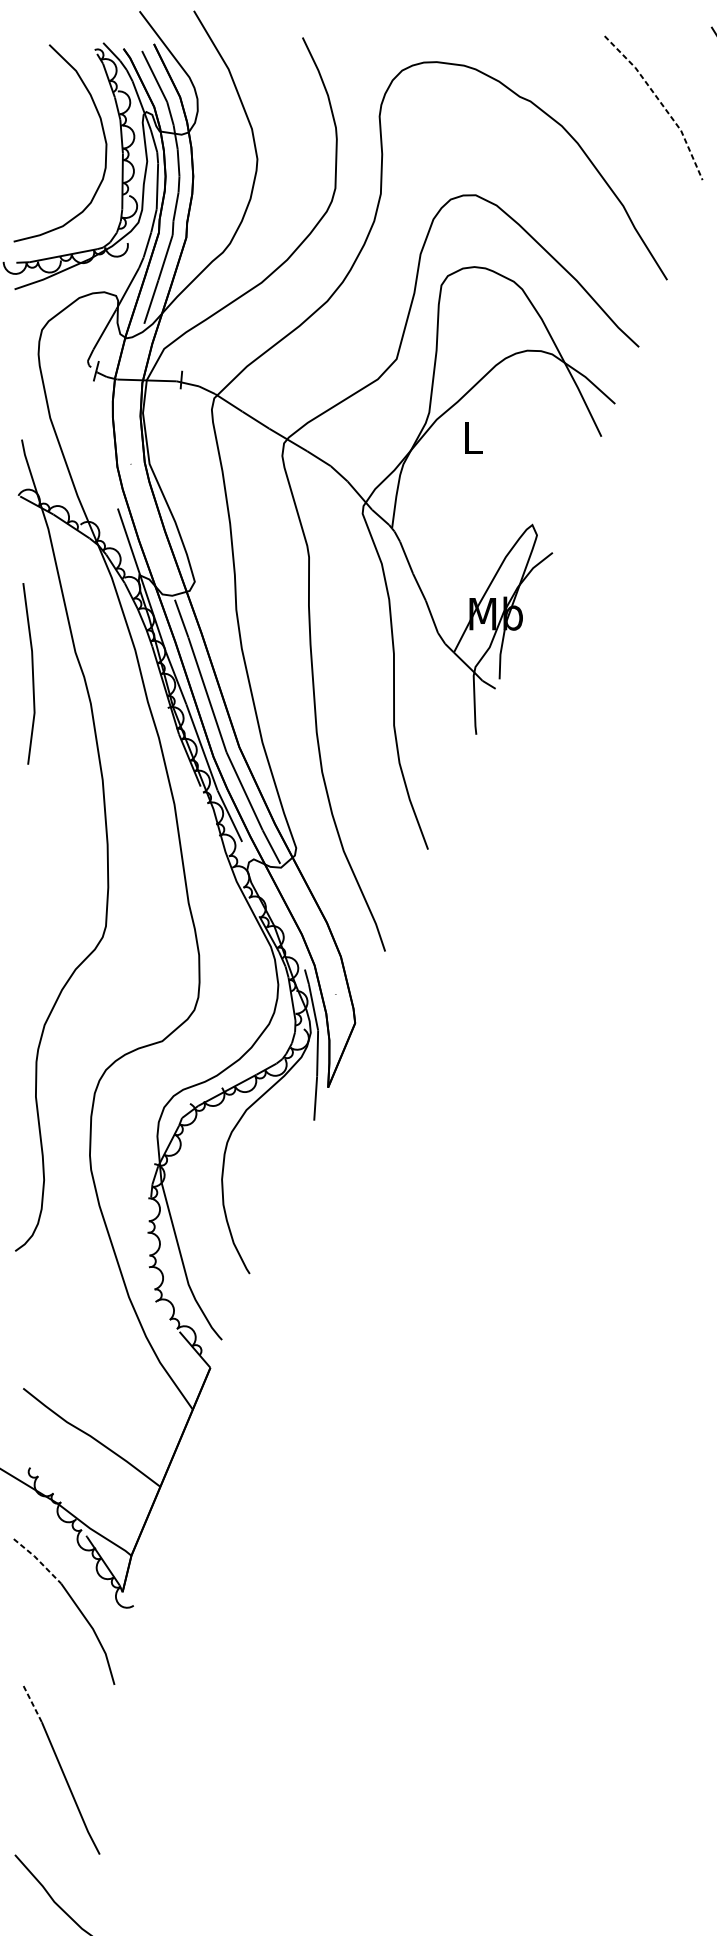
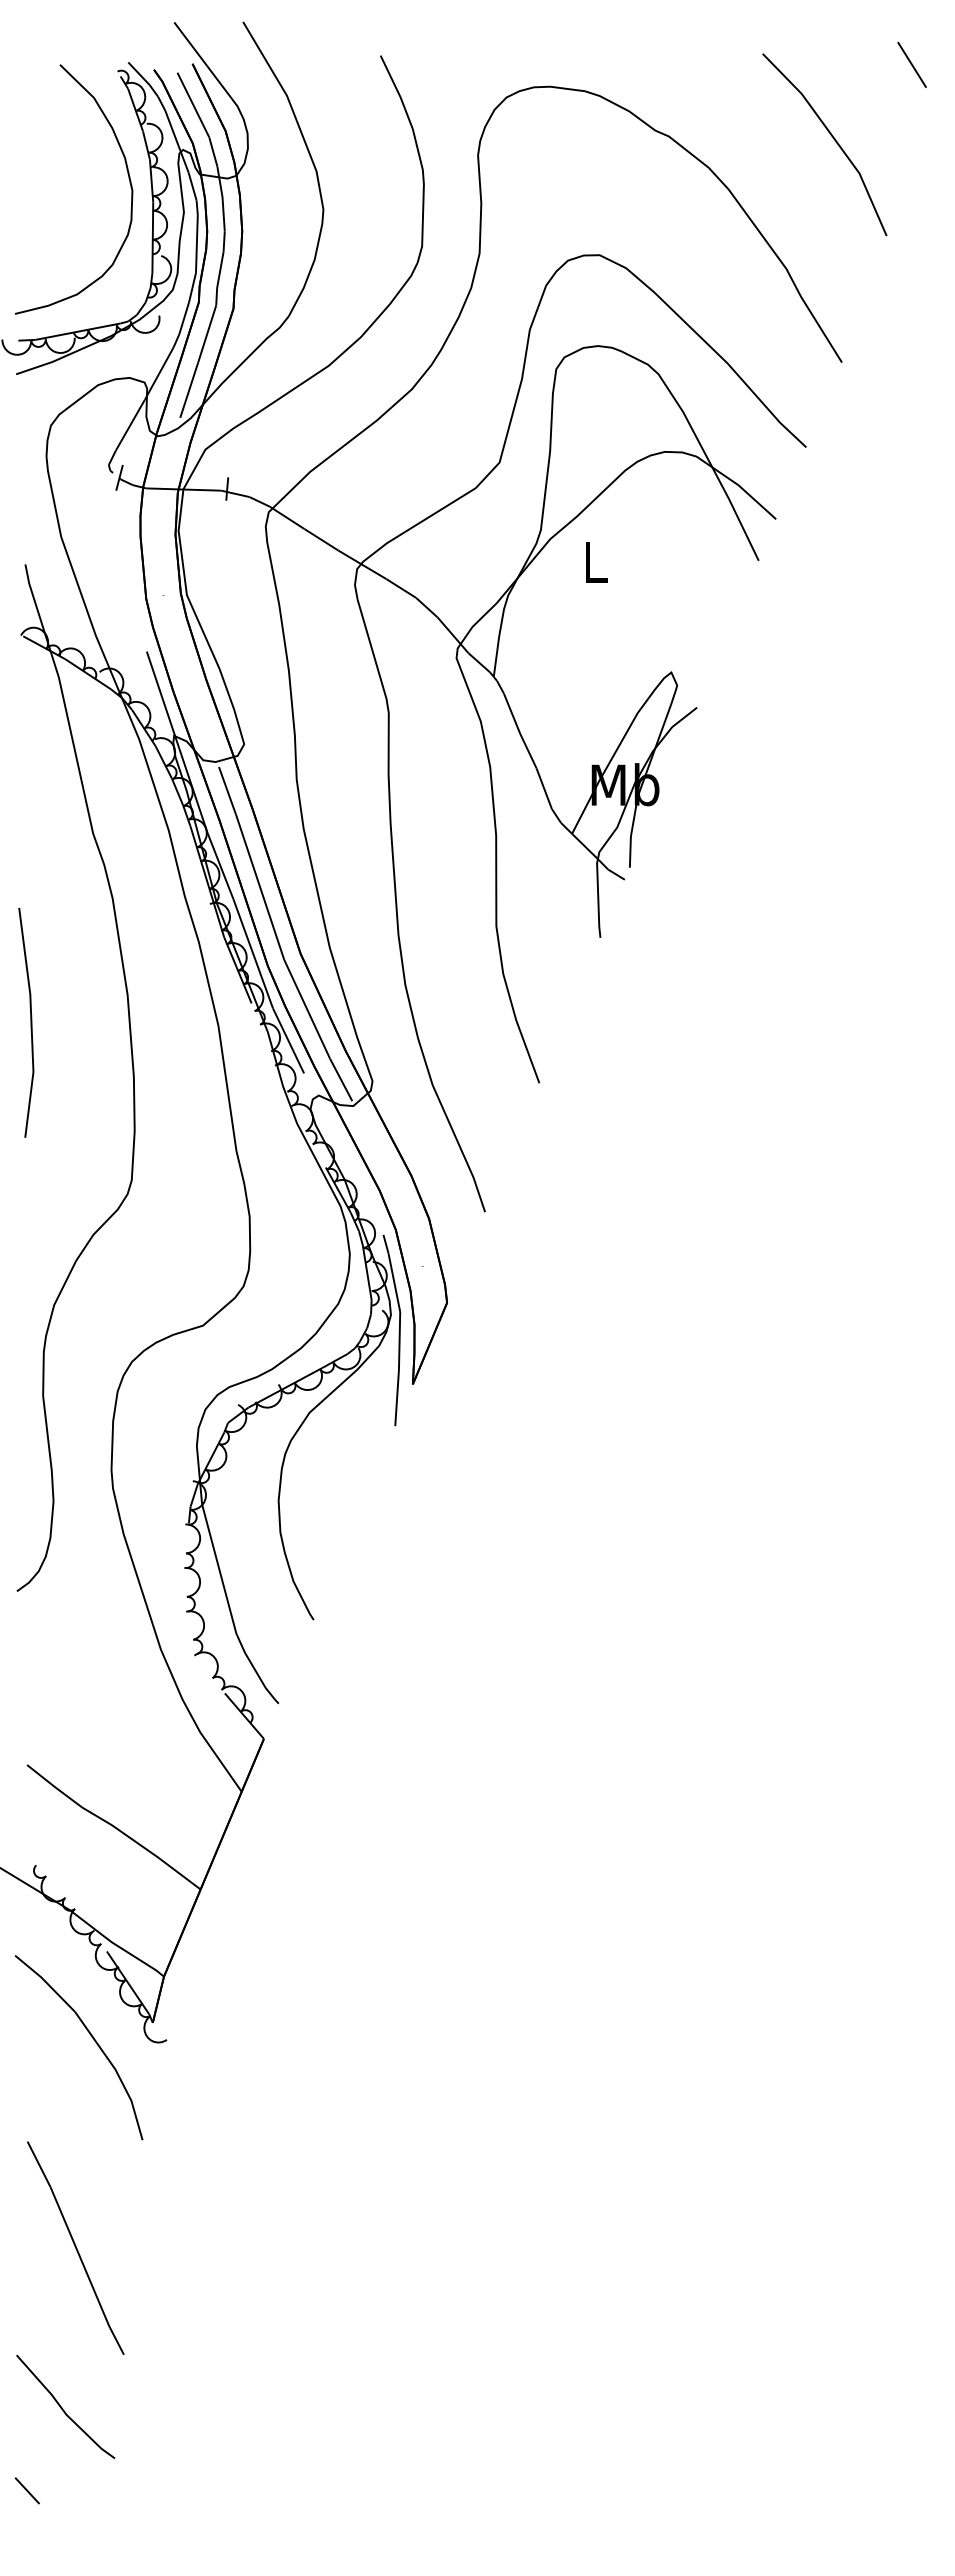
line: (661, 103) -> (834, 138), dashed -> solid
line: (32, 673) -> (30, 1022), moved
line: (38, 1560) -> (46, 1982), dashed -> solid
line: (33, 1704) -> (39, 2164), dashed -> solid

